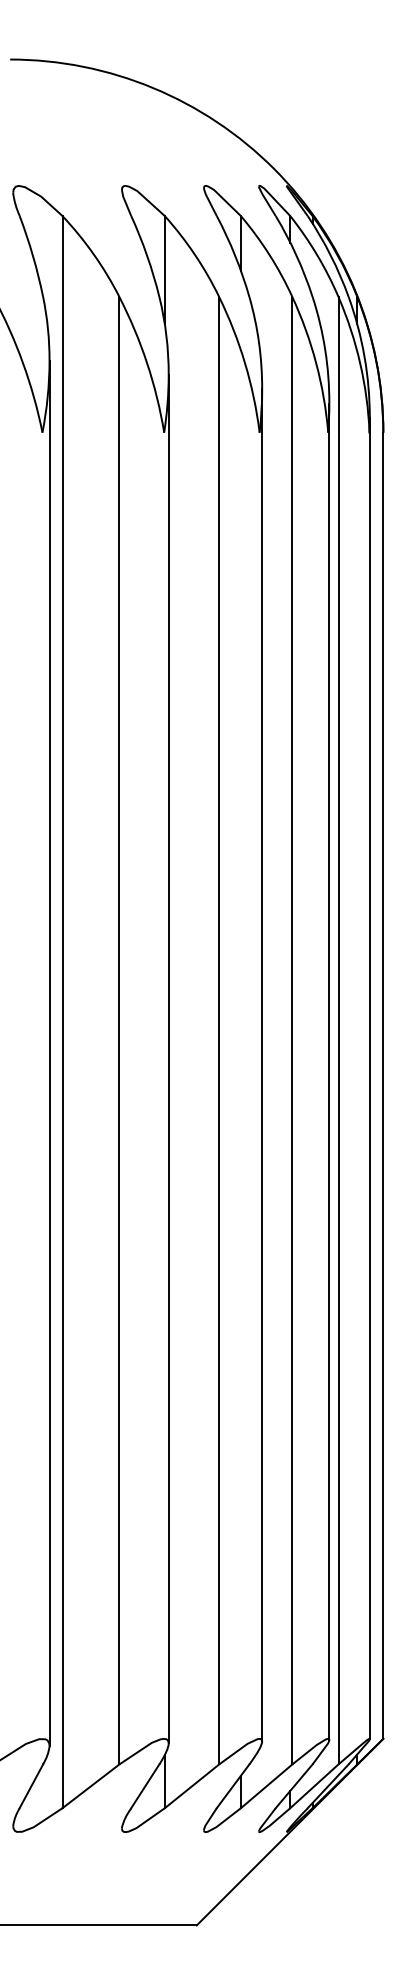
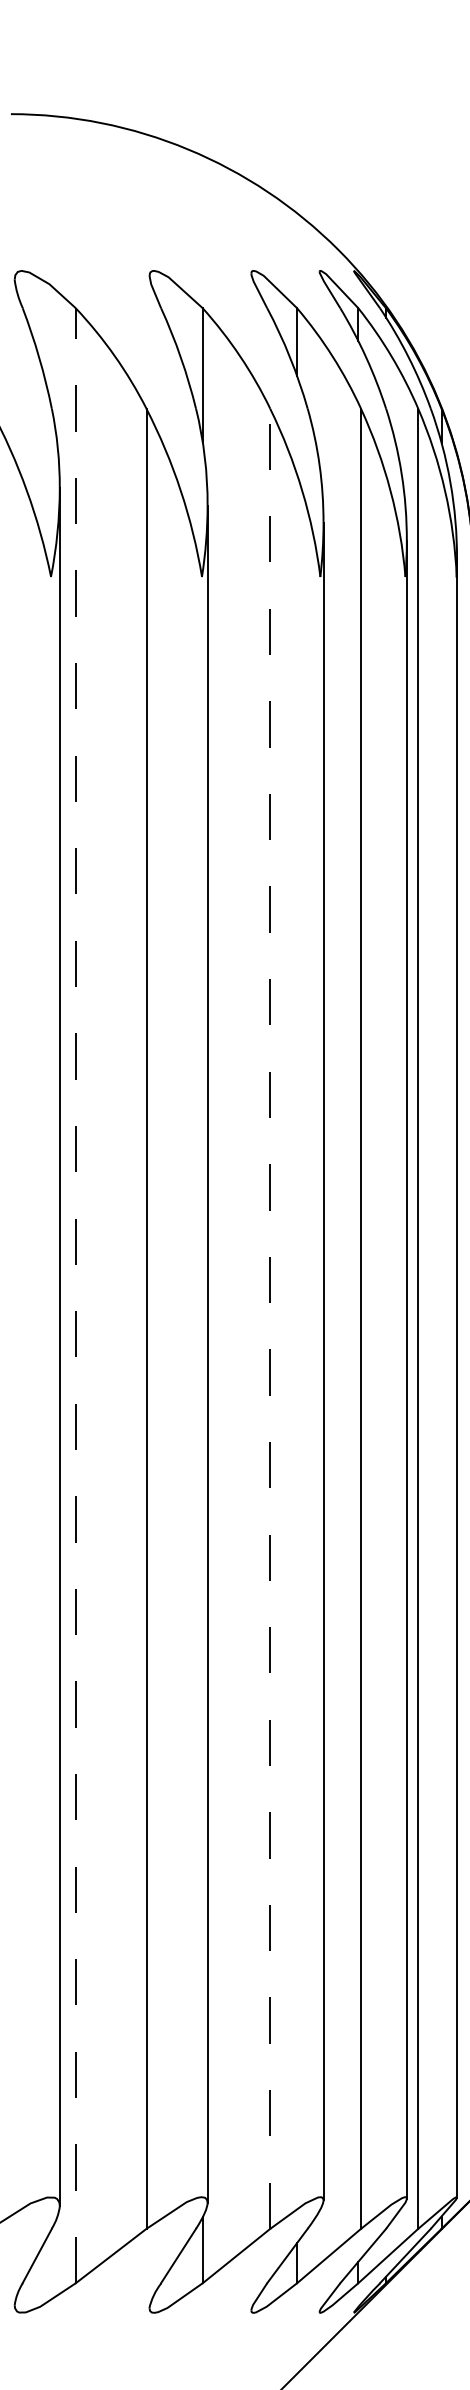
line: (62, 1011) -> (75, 1294), solid -> dashed
line: (219, 1030) -> (270, 1318), solid -> dashed

